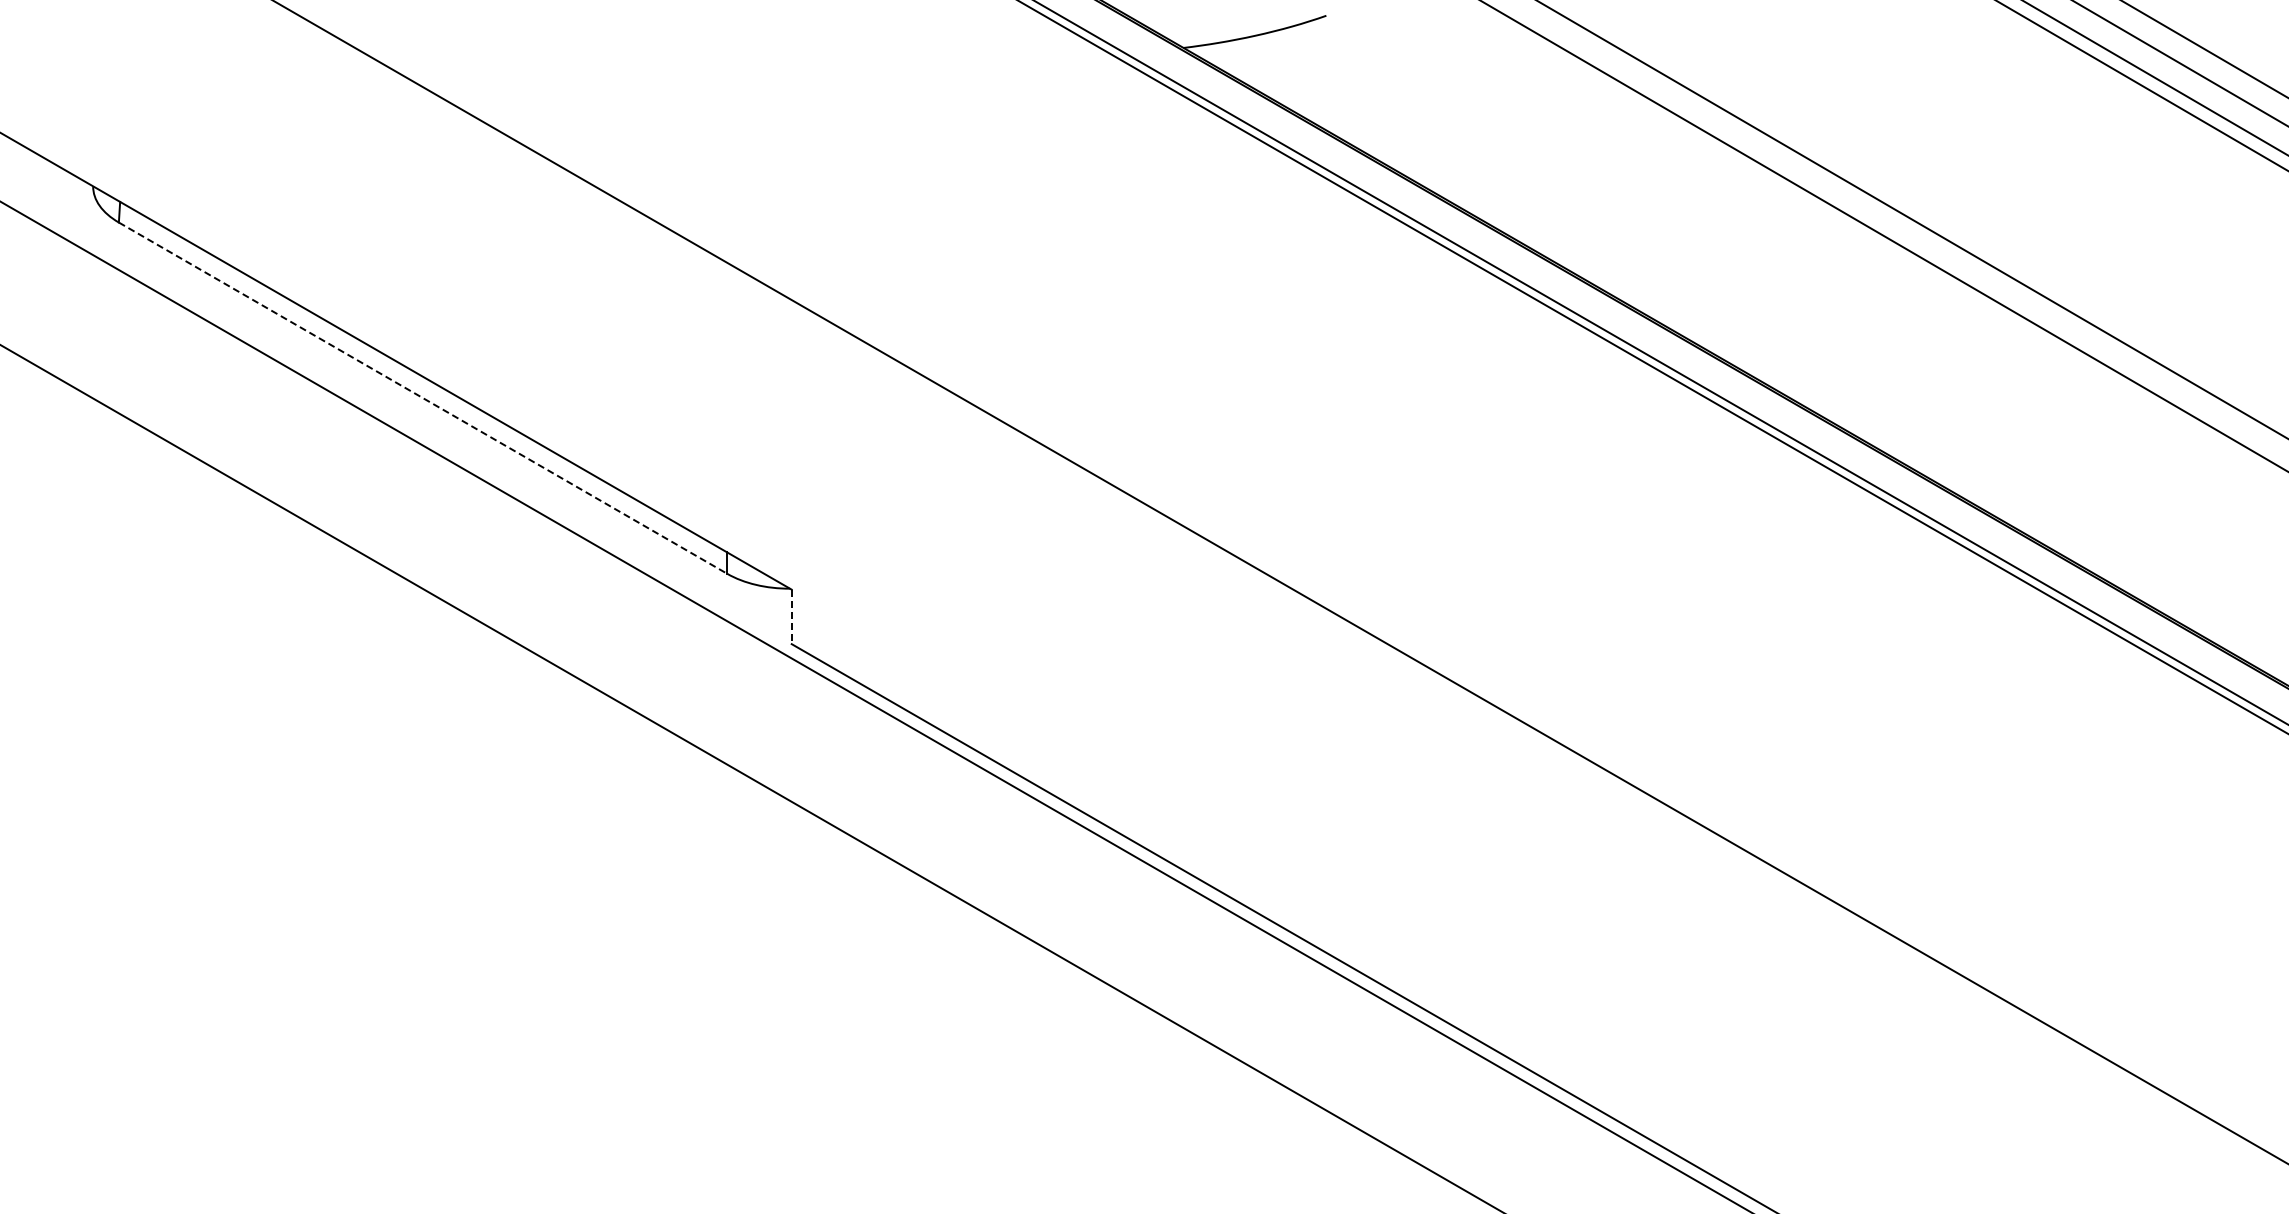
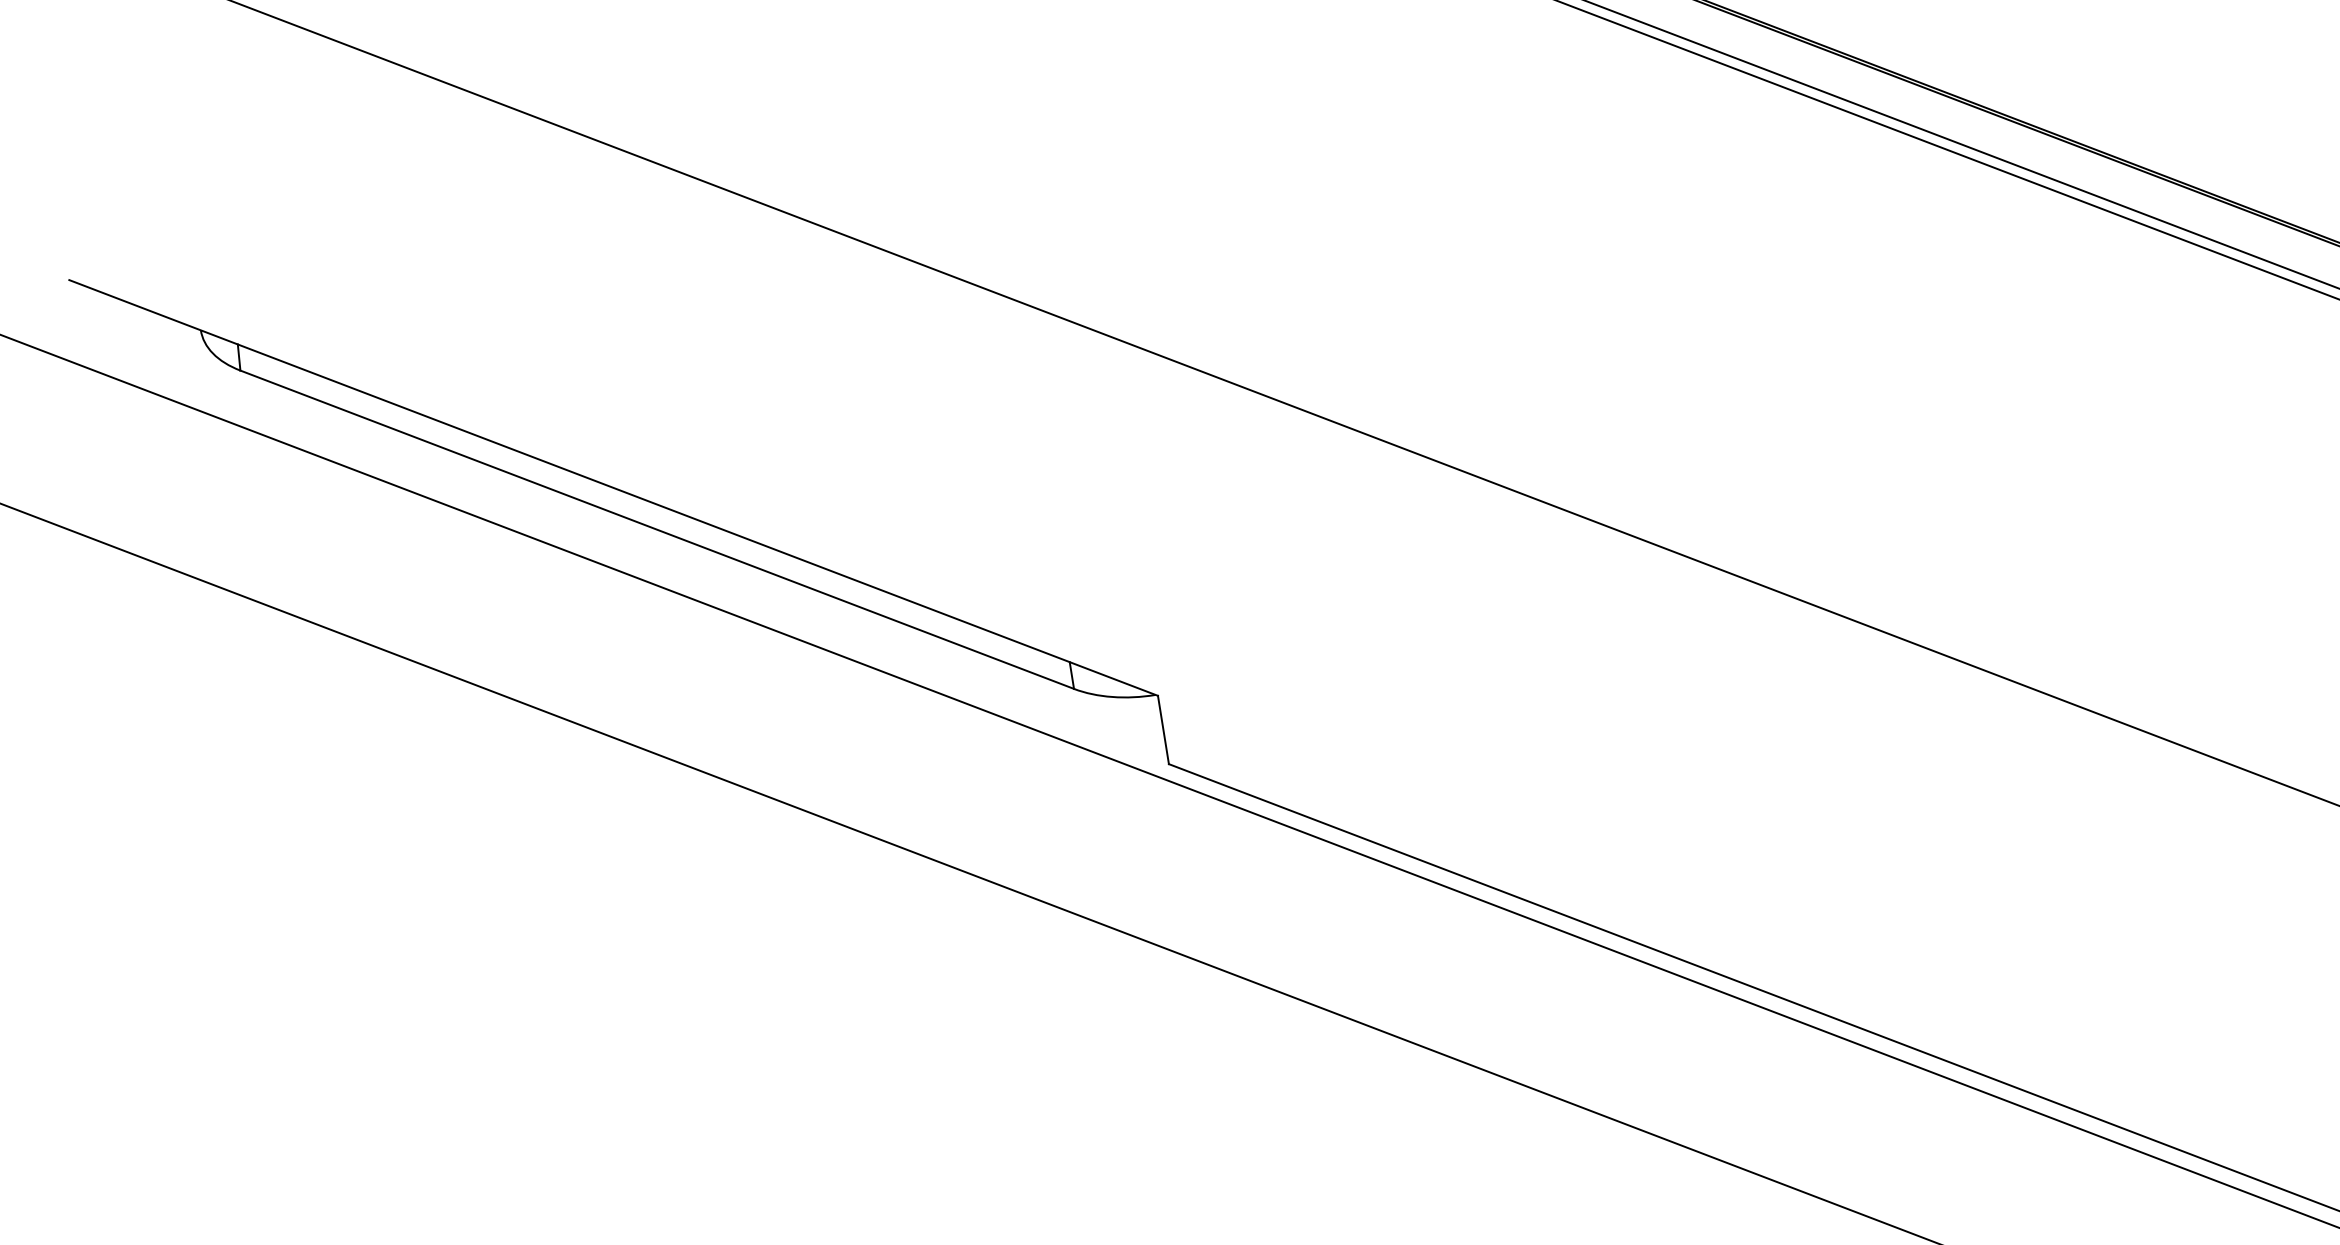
line: (423, 398) -> (657, 530), dashed -> solid
line: (791, 617) -> (1163, 730), dashed -> solid

